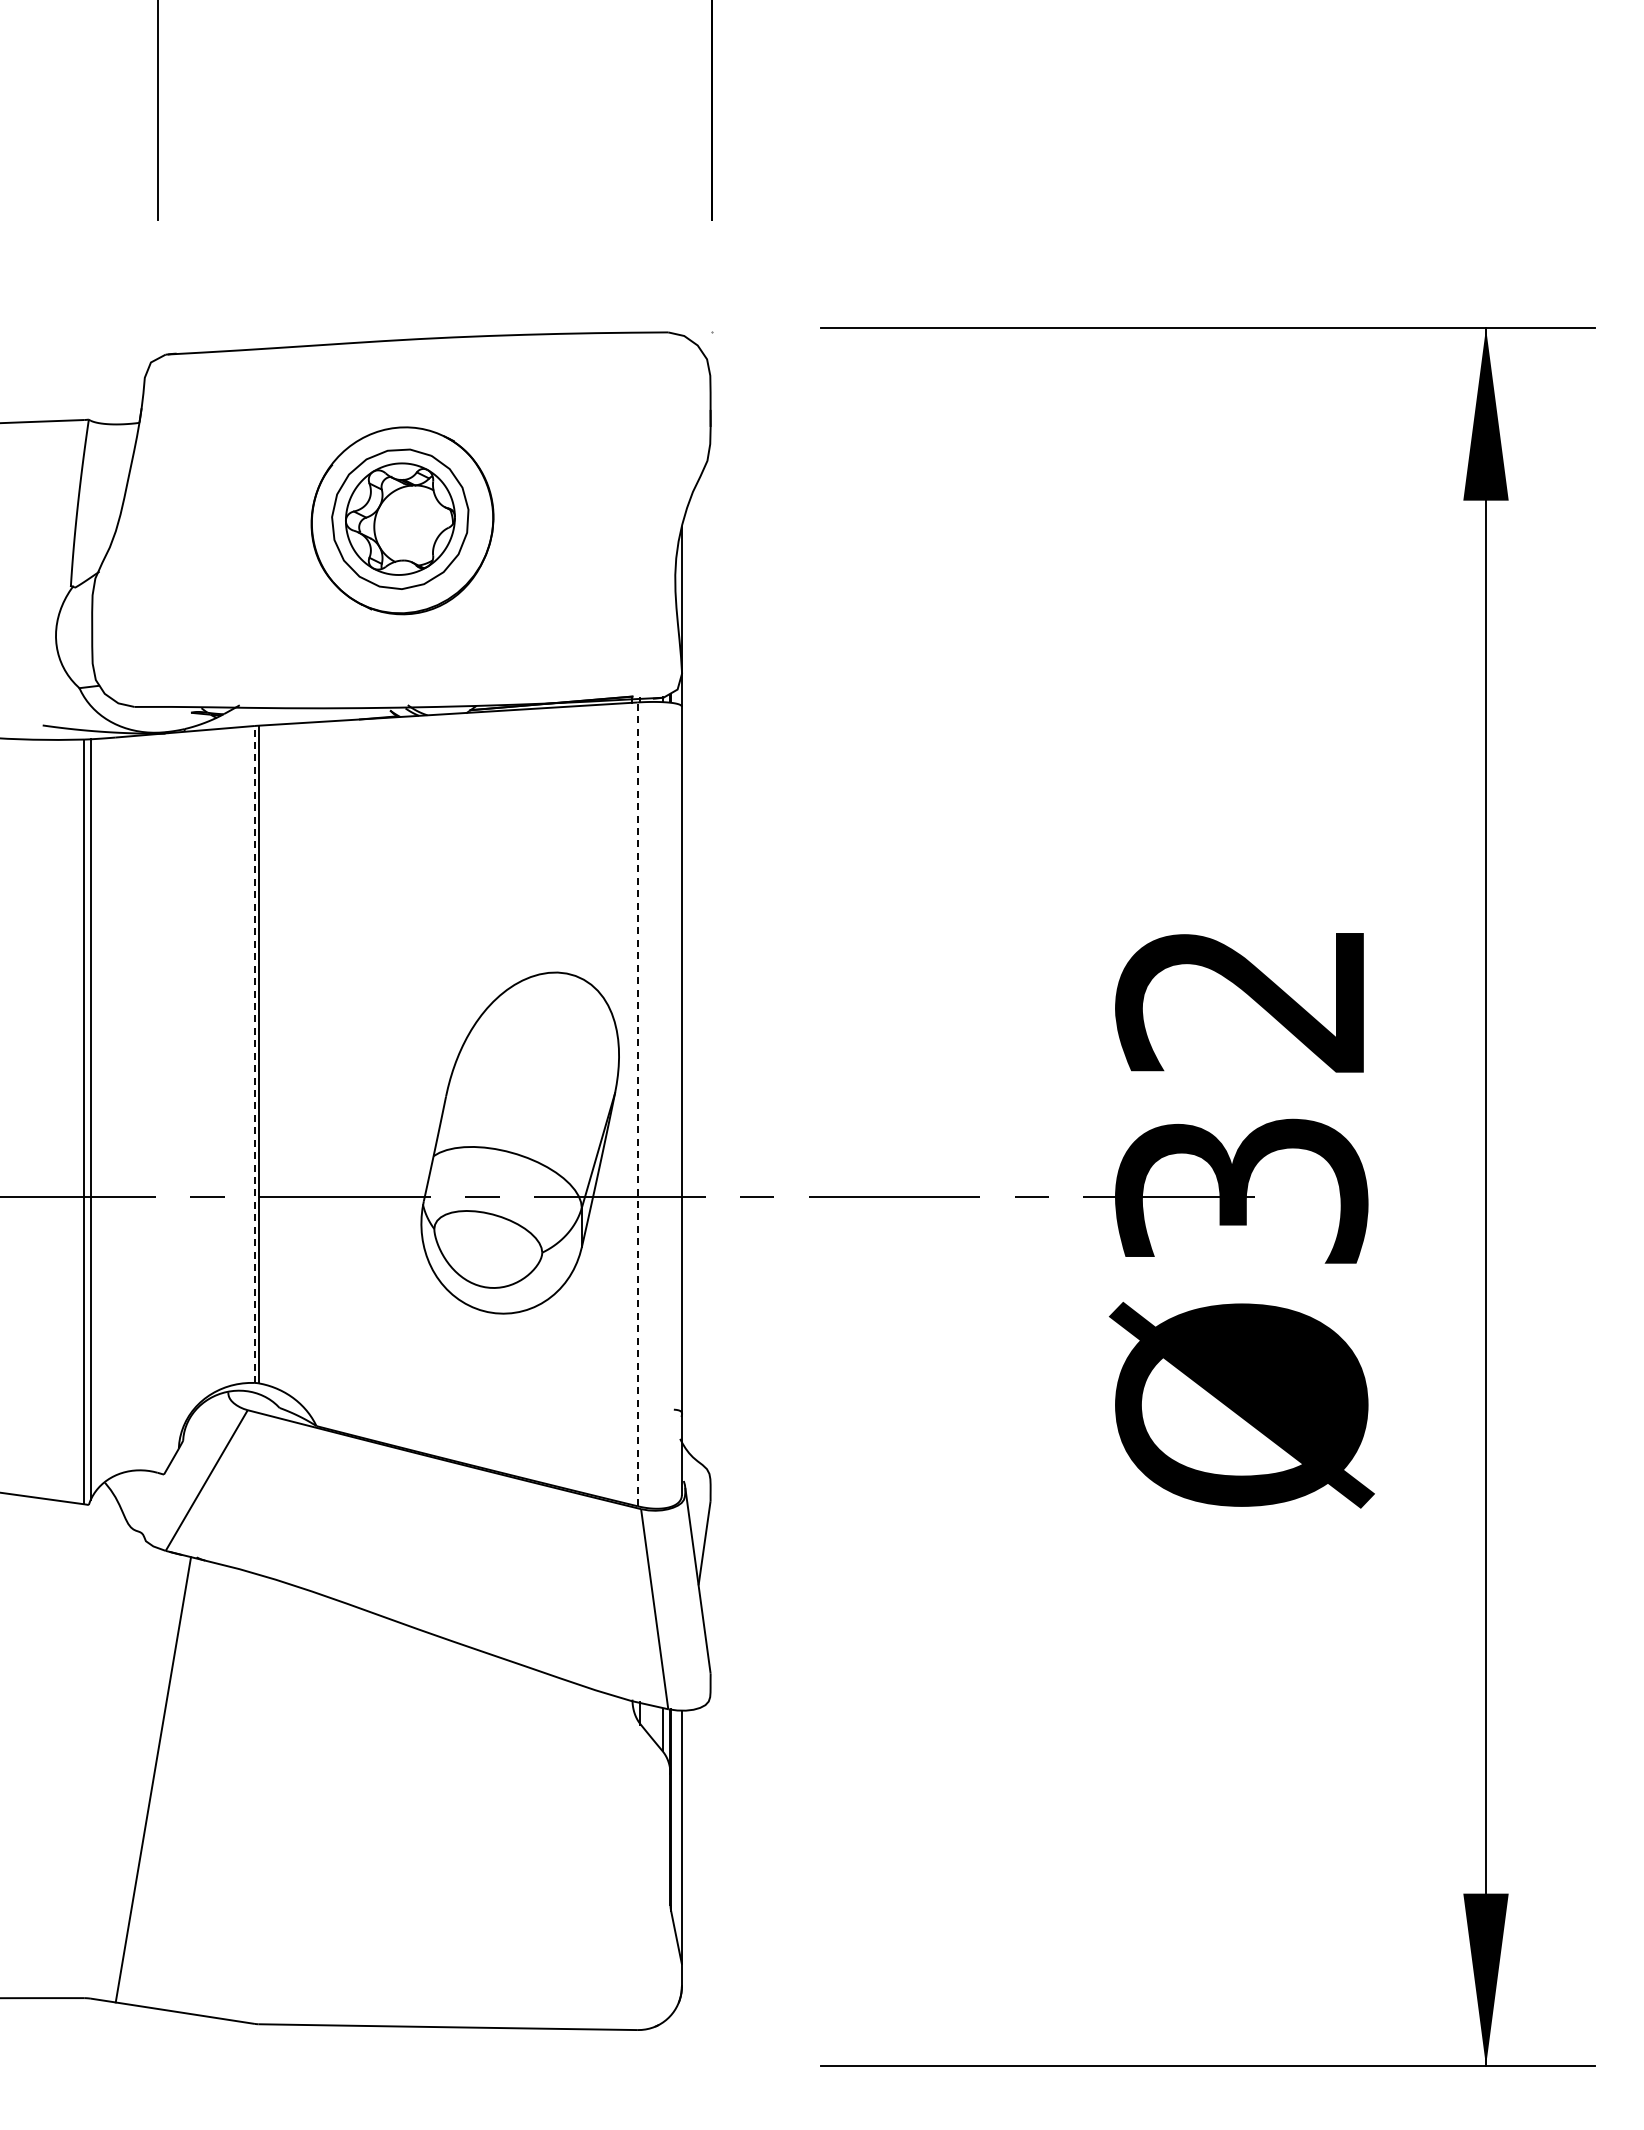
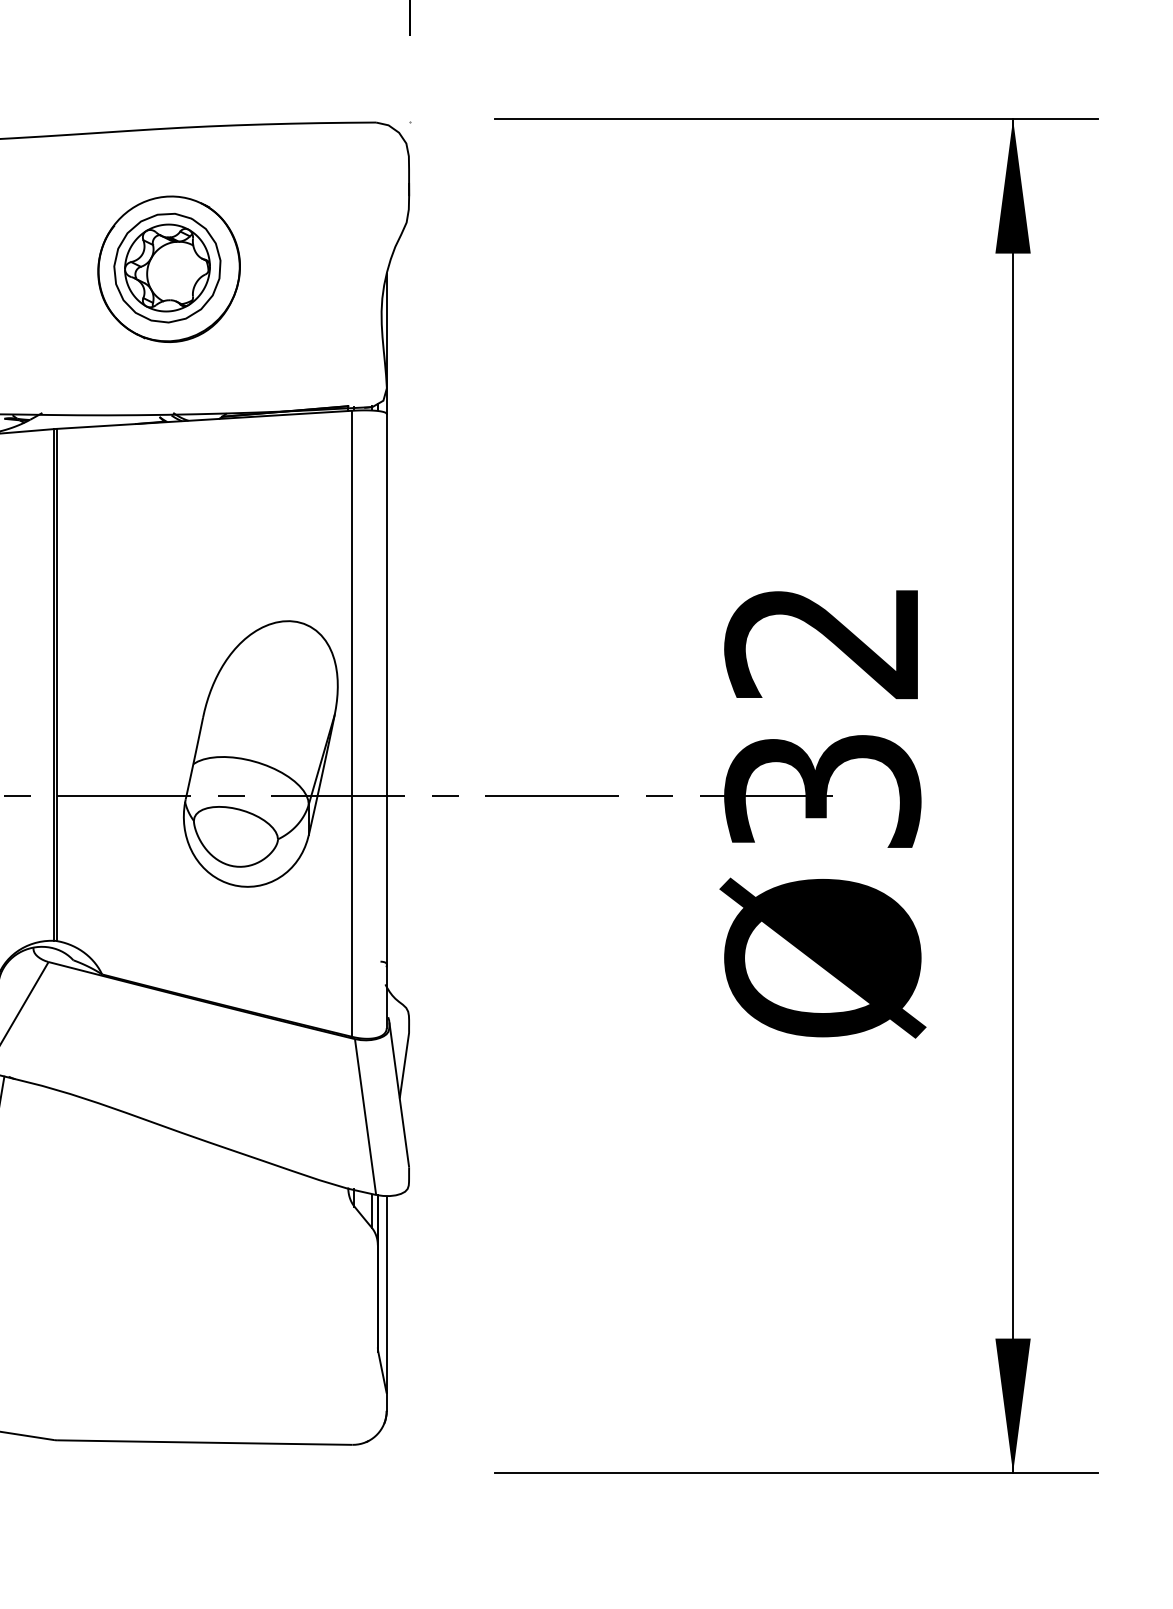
line: (254, 1053) -> (53, 684), dashed -> solid
line: (637, 1104) -> (352, 723), dashed -> solid

